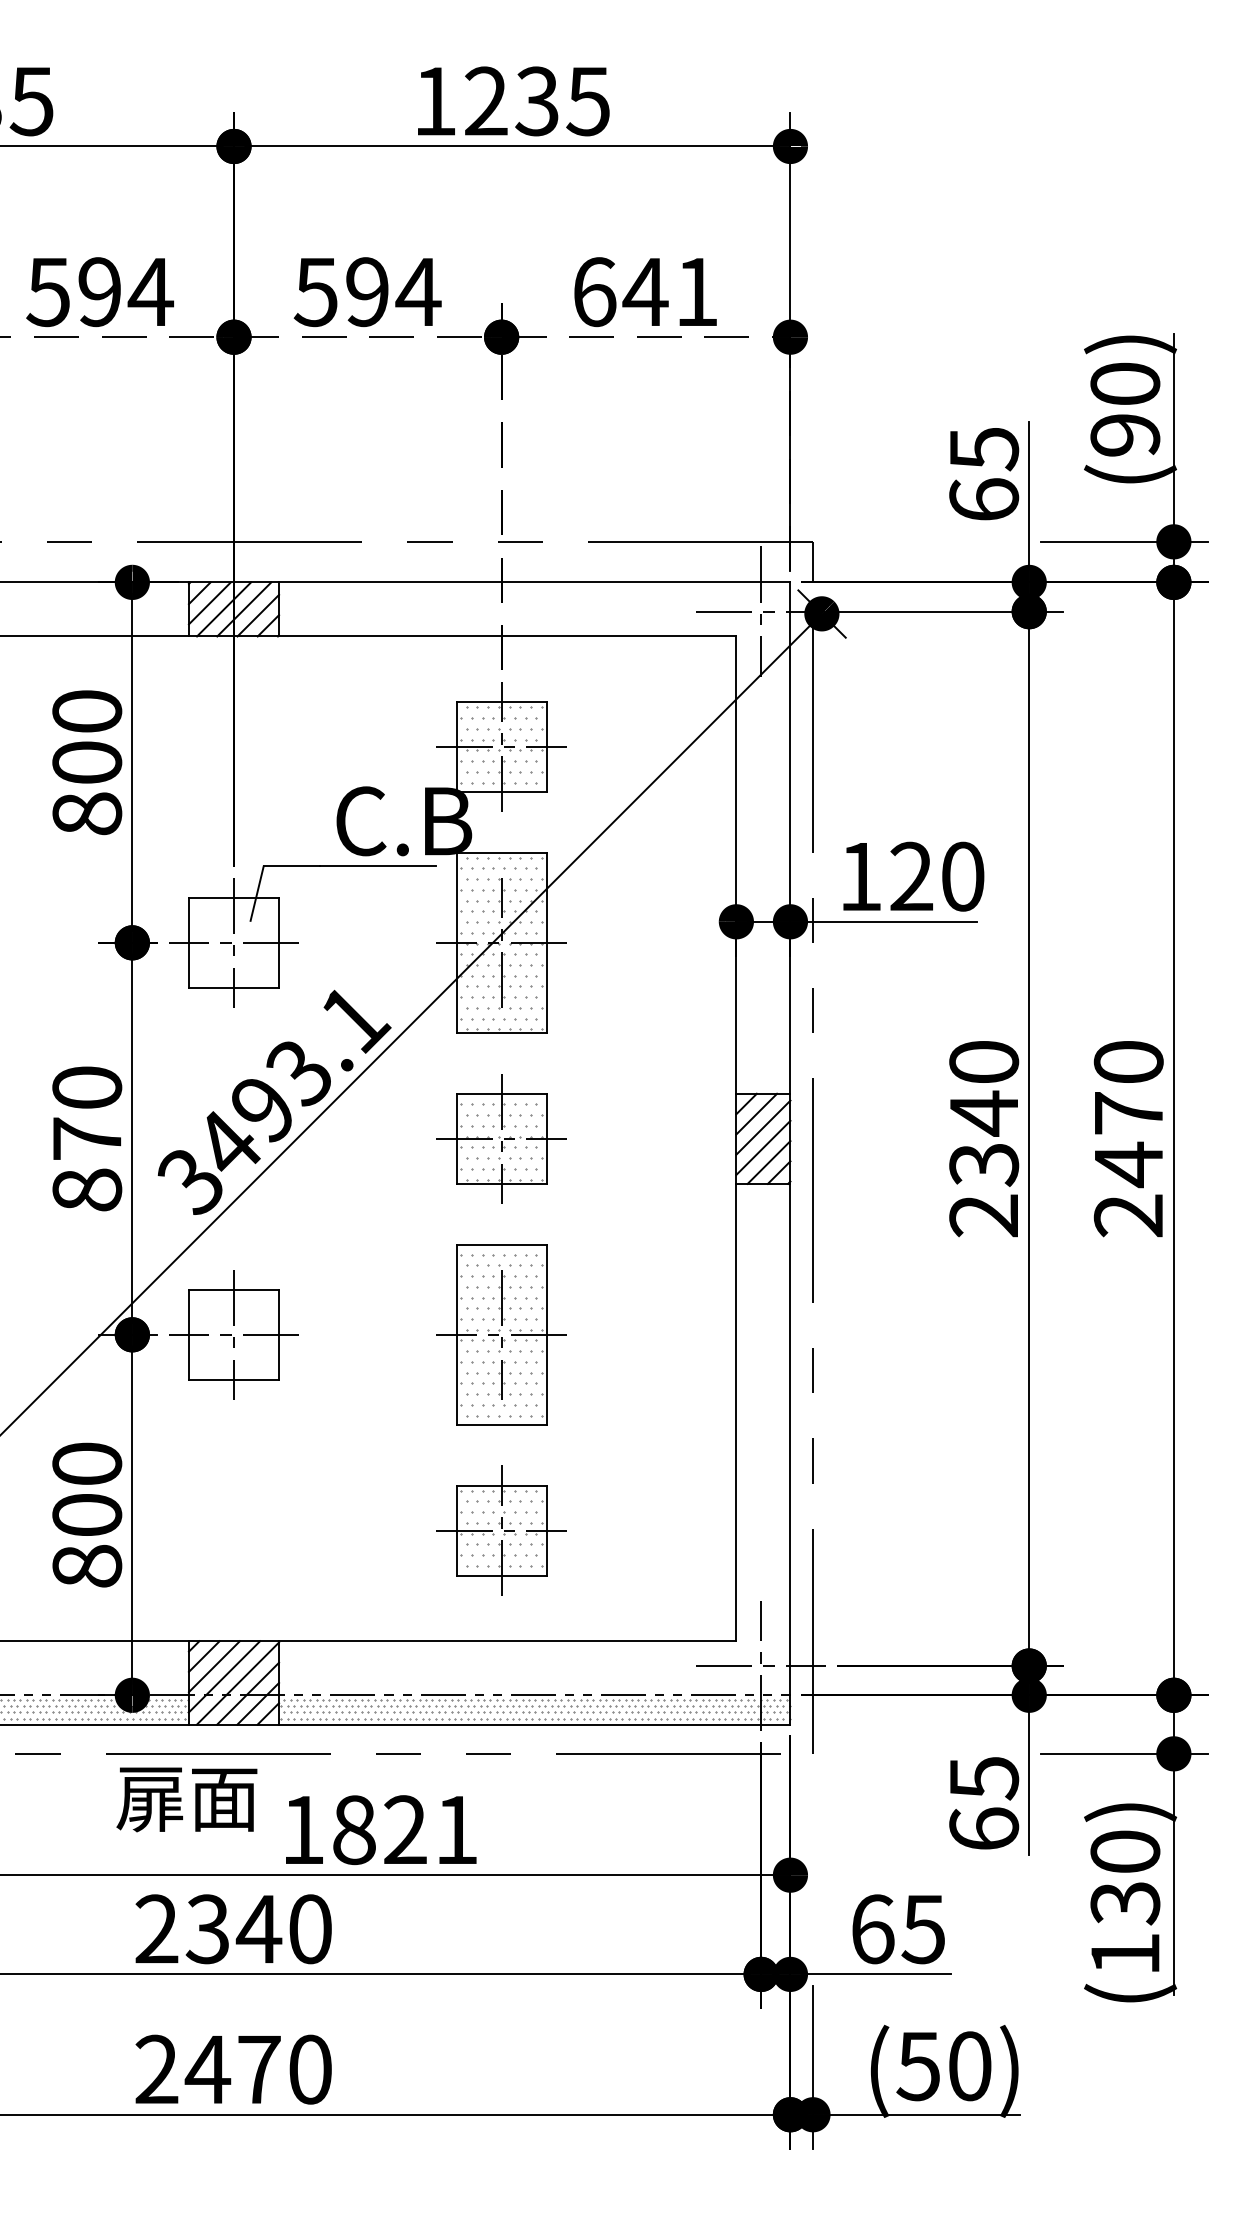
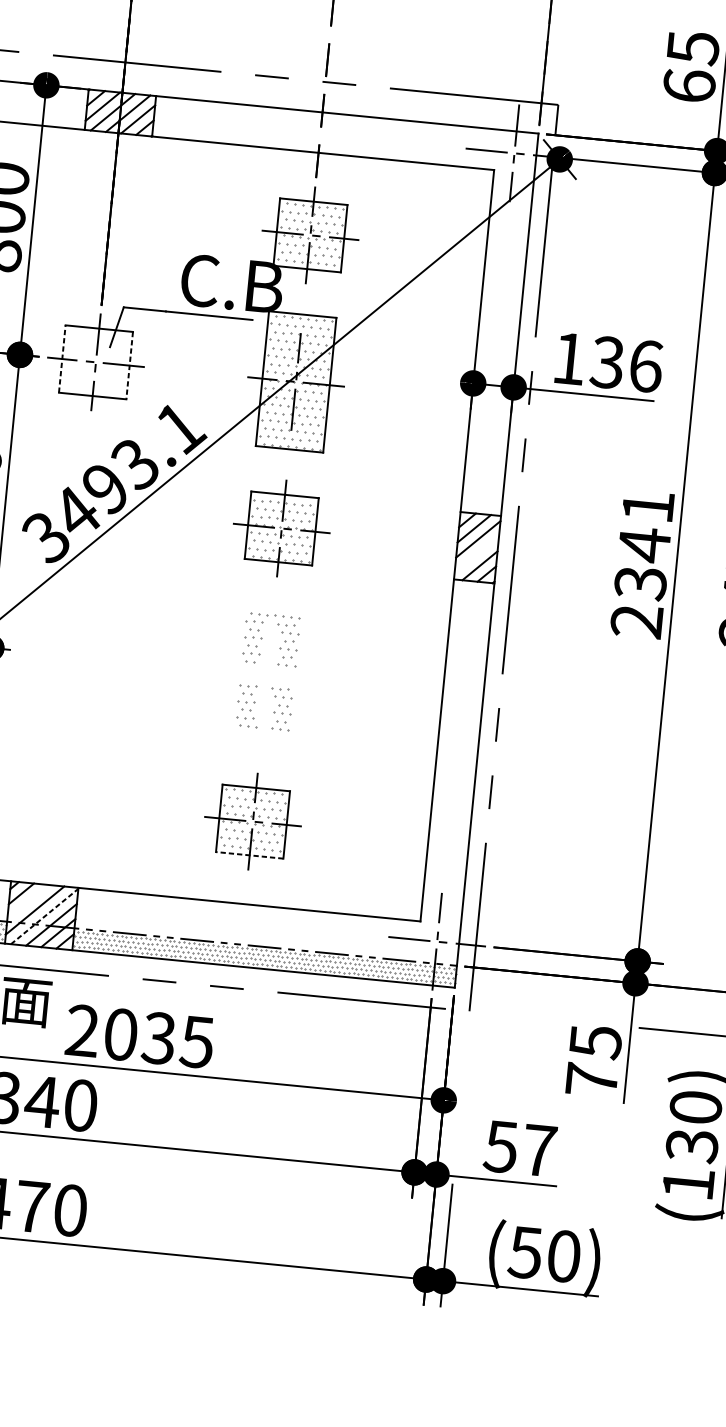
text: (936, 876) -> (626, 364), 120 -> 136
line: (188, 942) -> (61, 358), solid -> dashed
line: (279, 943) -> (129, 366), solid -> dashed
text: (984, 1061) -> (648, 506), 2340 -> 2341
line: (763, 1147) -> (476, 554), removed
part: (233, 1334) -> (66, 655), removed
part: (501, 1334) -> (267, 674), removed
line: (501, 1575) -> (249, 855), solid -> dashed
line: (213, 1666) -> (27, 901), removed
line: (238, 1683) -> (45, 916), solid -> dashed
text: (984, 1828) -> (592, 1079), 65 -> 75
text: (379, 1830) -> (139, 1036), 1821 -> 2035
text: (897, 1929) -> (519, 1148), 65 -> 57

